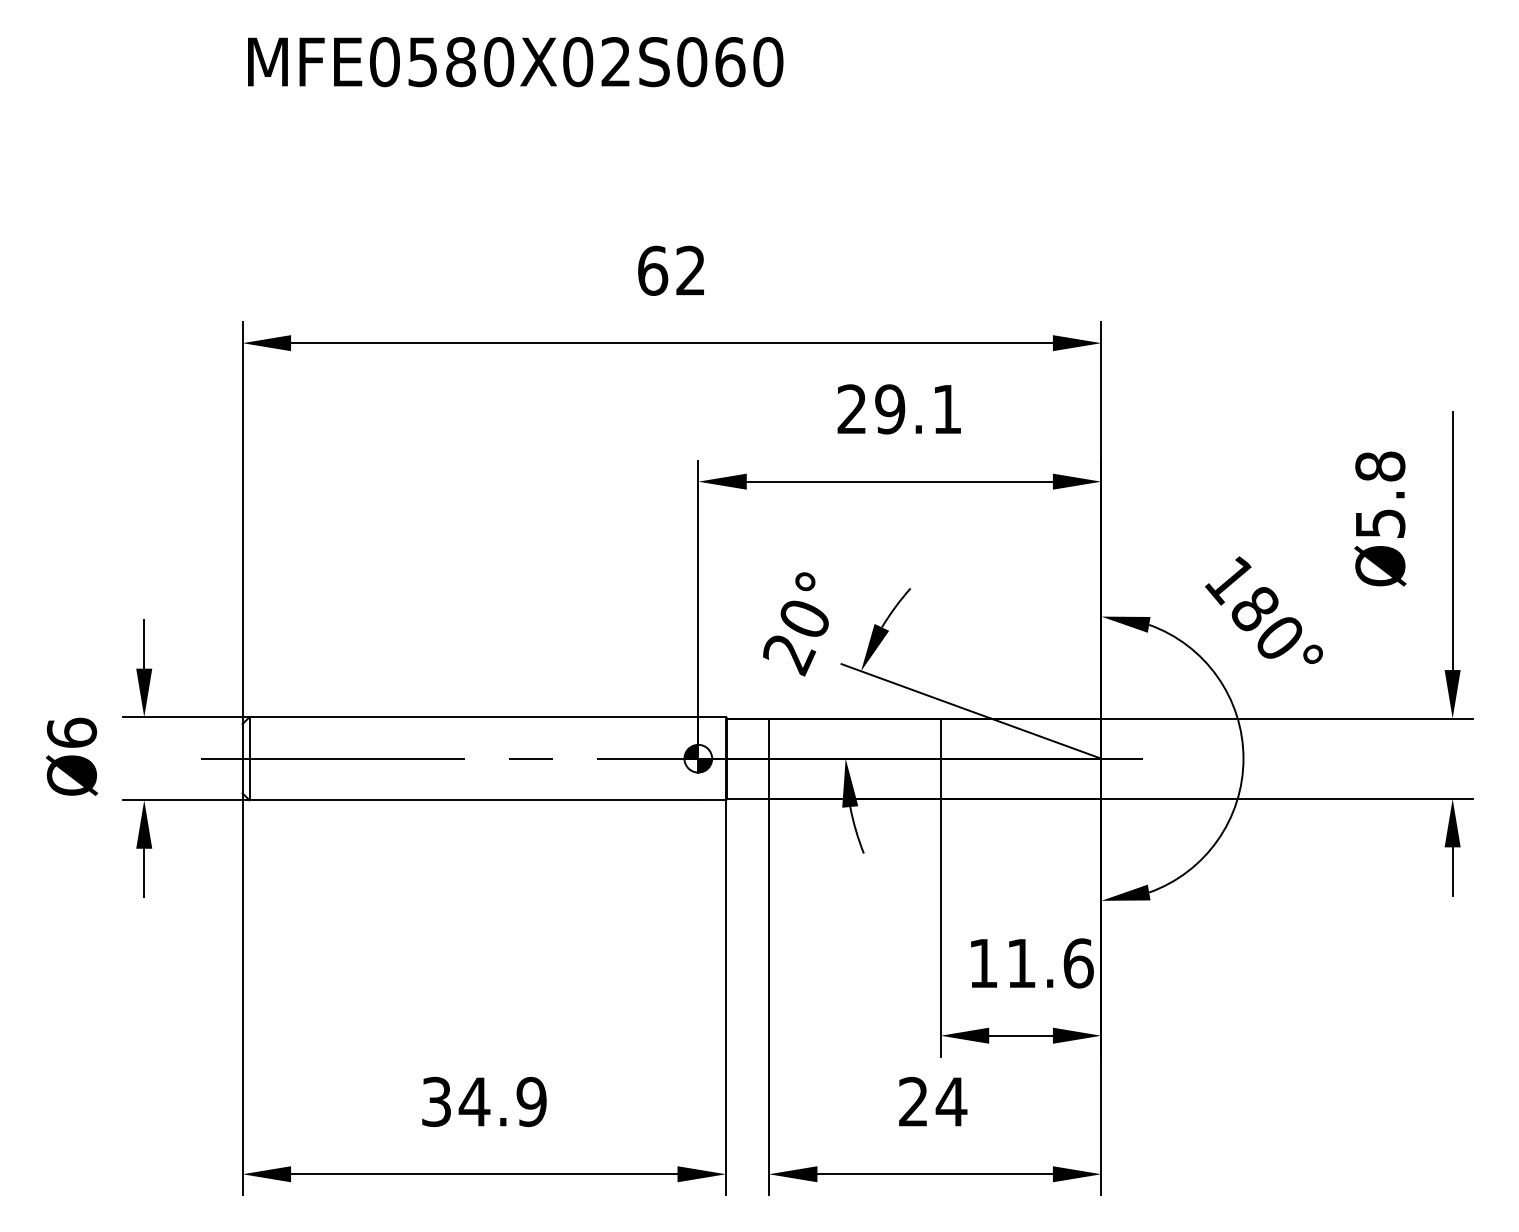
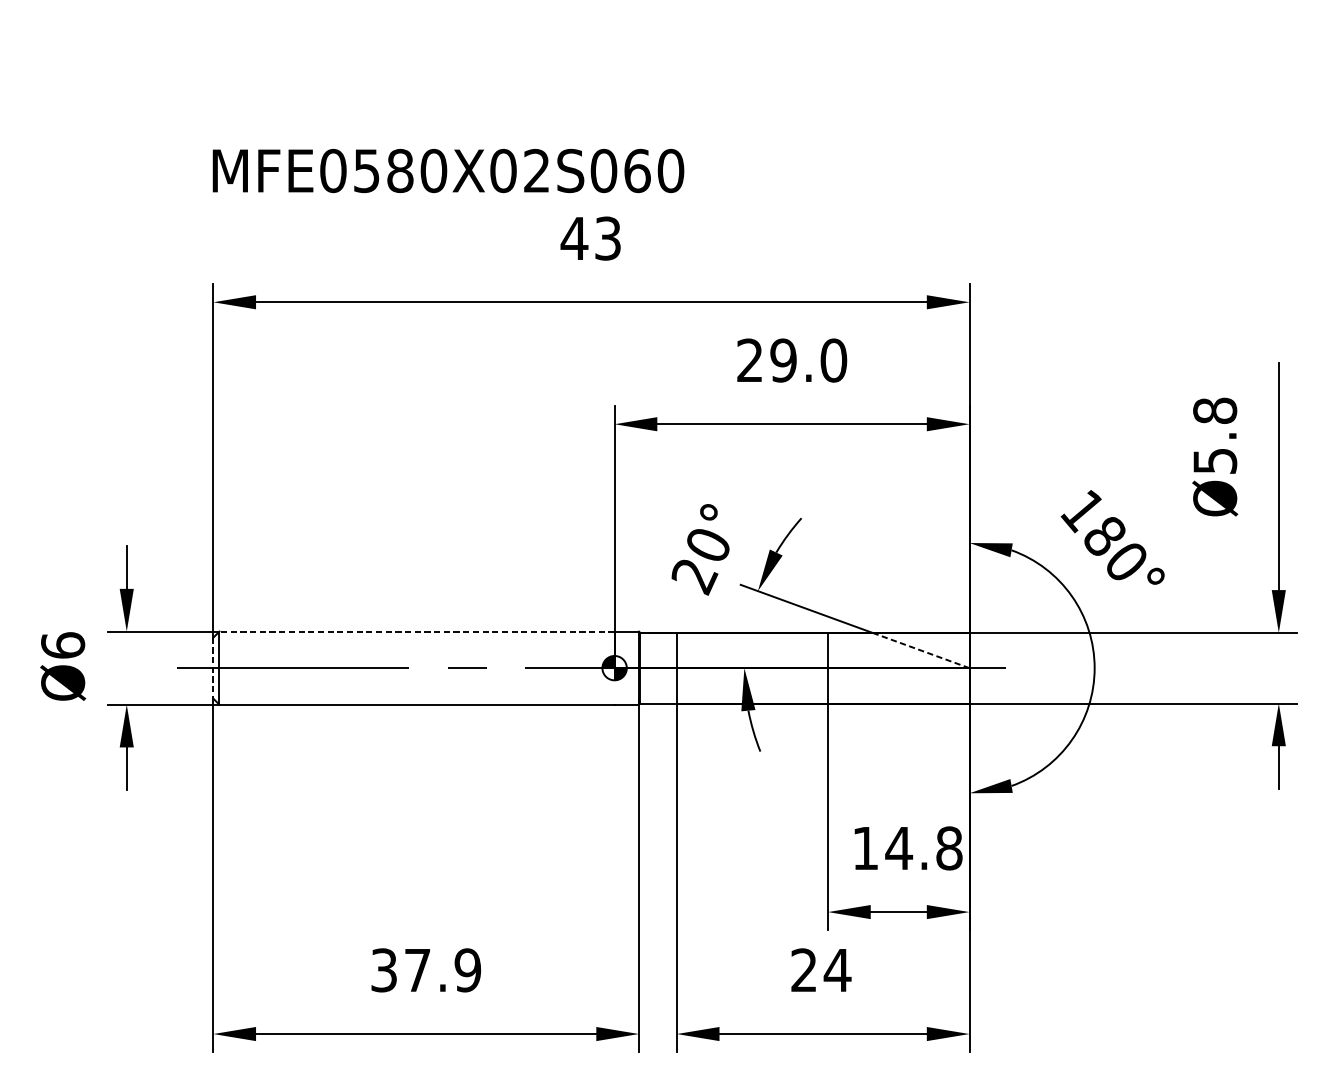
text: (515, 62) -> (448, 171), moved
text: (670, 270) -> (590, 238), 62 -> 43
text: (947, 409) -> (834, 360), 29.1 -> 29.0
line: (473, 717) -> (416, 631), solid -> dashed
line: (1046, 738) -> (921, 650), solid -> dashed
line: (242, 758) -> (213, 667), solid -> dashed
text: (1049, 963) -> (923, 848), 11.6 -> 14.8
text: (474, 1101) -> (417, 969), 34.9 -> 37.9

